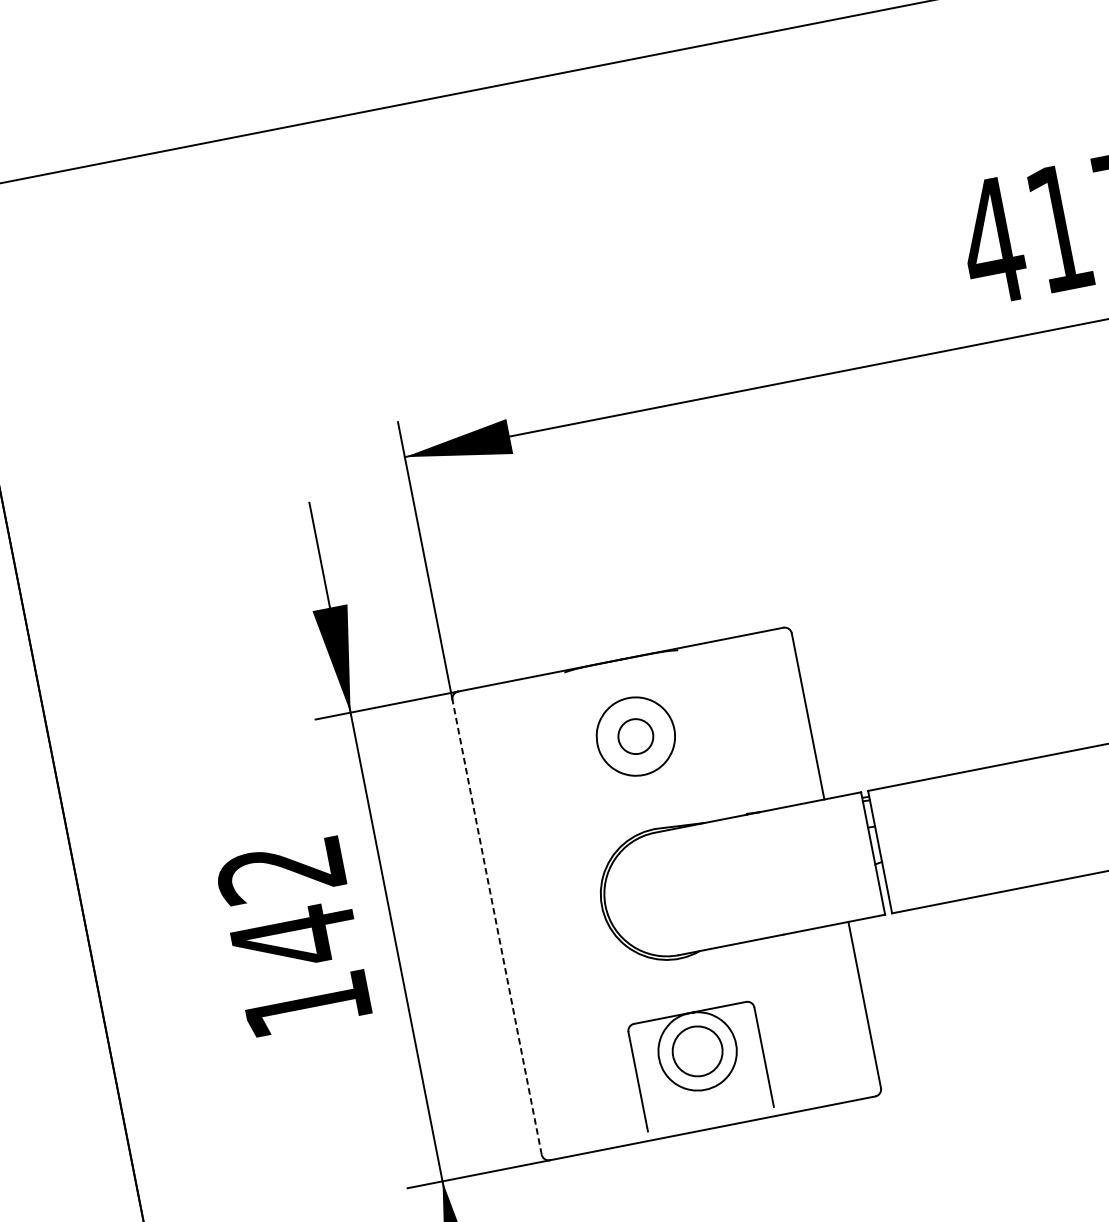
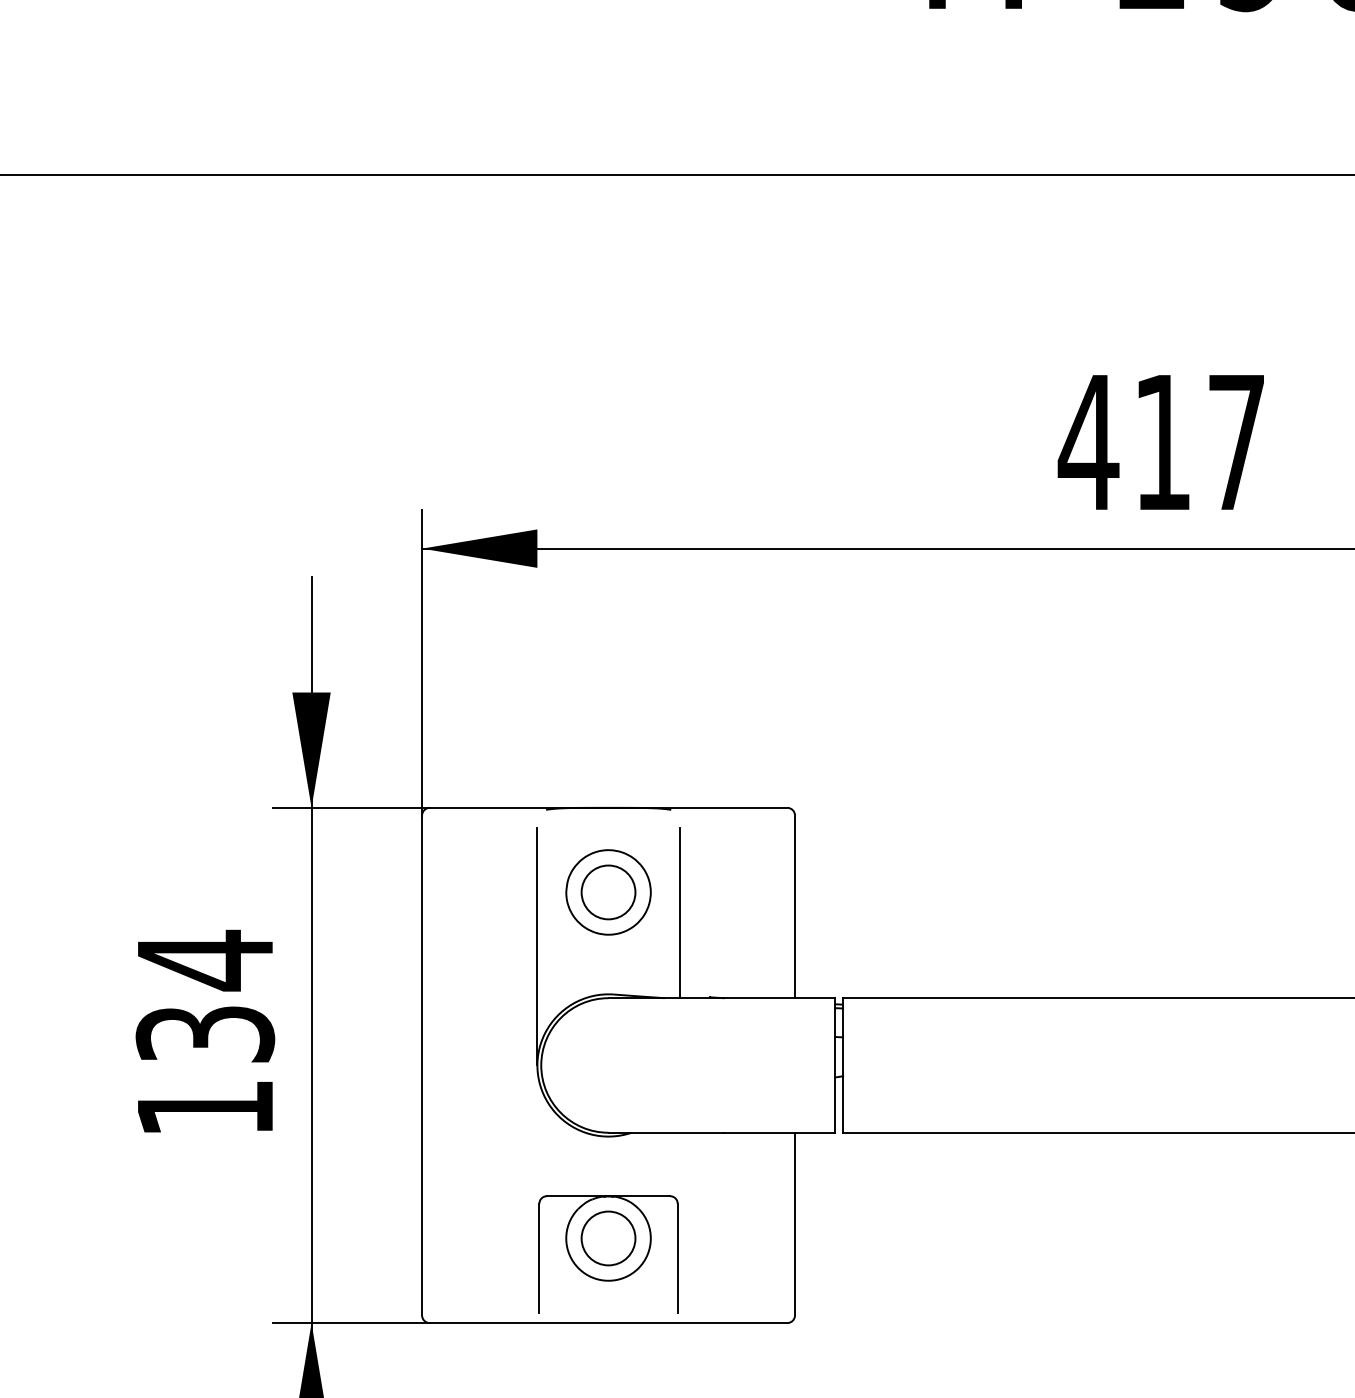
circle: (635, 736) -> (608, 892), size x1.43
line: (704, 743) -> (679, 913), added
line: (580, 798) -> (537, 946), added
text: (287, 904) -> (205, 997), 142 -> 134
line: (497, 927) -> (422, 1065), dashed -> solid

